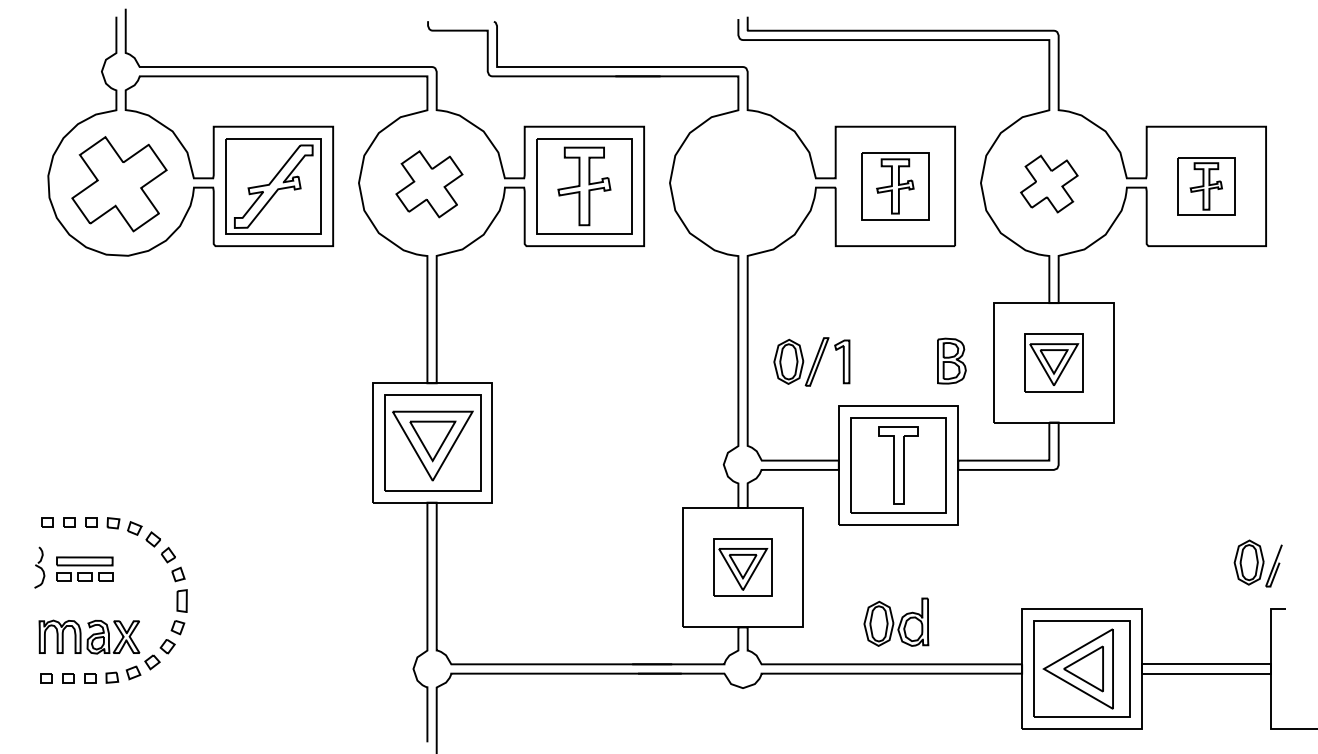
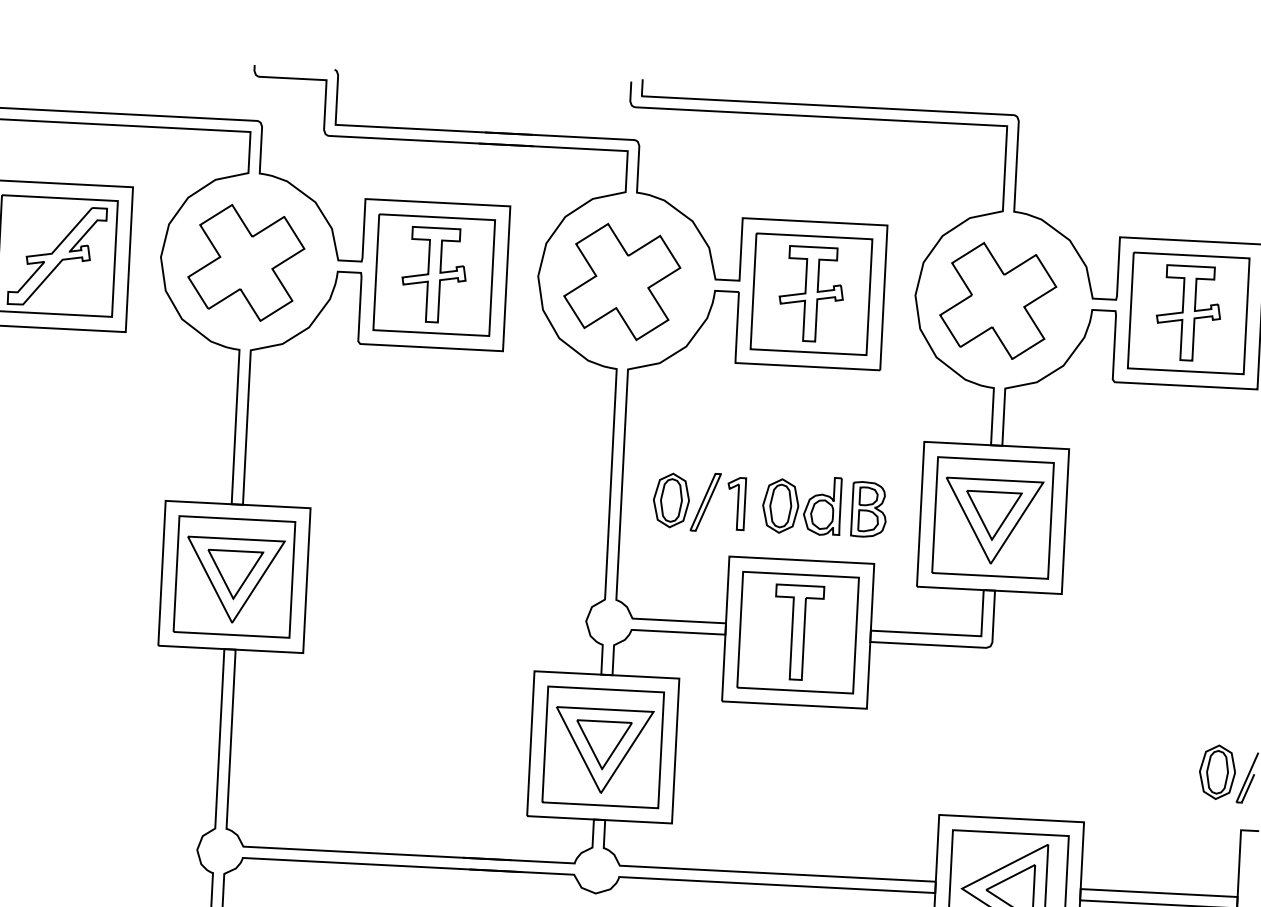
part: (1049, 183) -> (998, 300), size x1.67
part: (429, 184) -> (246, 263), size x1.43
part: (739, 184) -> (622, 282), added
part: (895, 186) -> (811, 294), size x1.43
part: (1206, 186) -> (1188, 313), size x1.67
part: (1053, 362) -> (992, 517), size x1.67
part: (742, 567) -> (602, 747), size x1.67
part: (896, 621) -> (802, 504), moved

